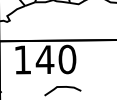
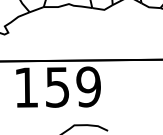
text: (55, 59) -> (72, 86), 140 -> 159

